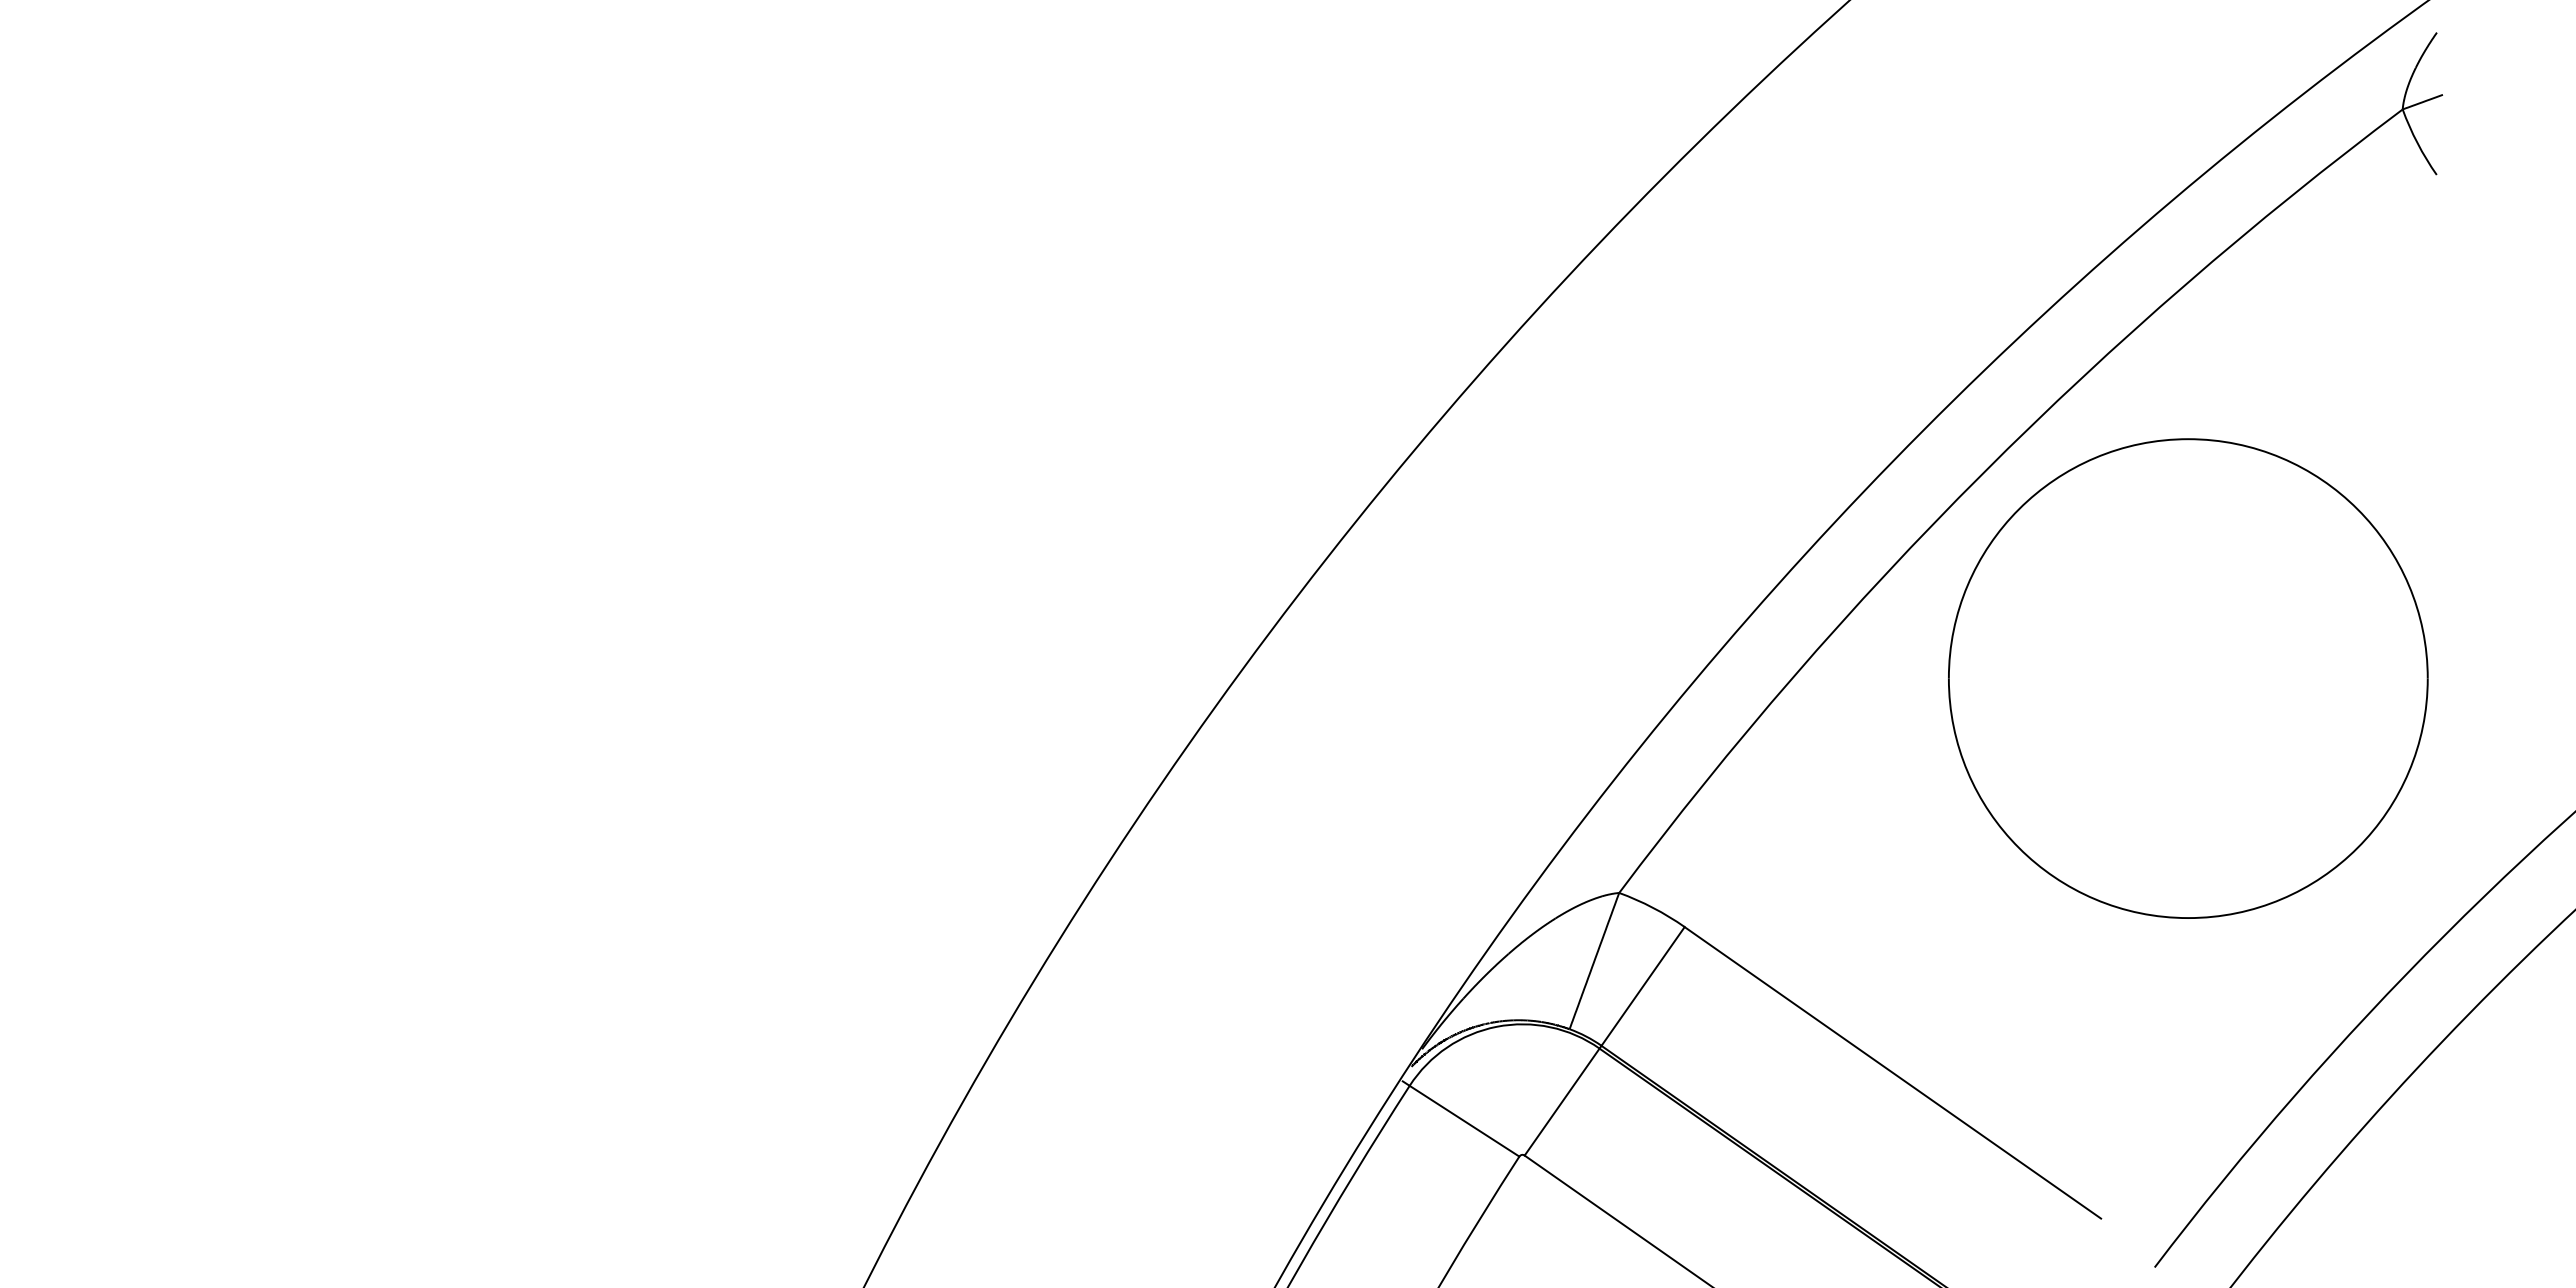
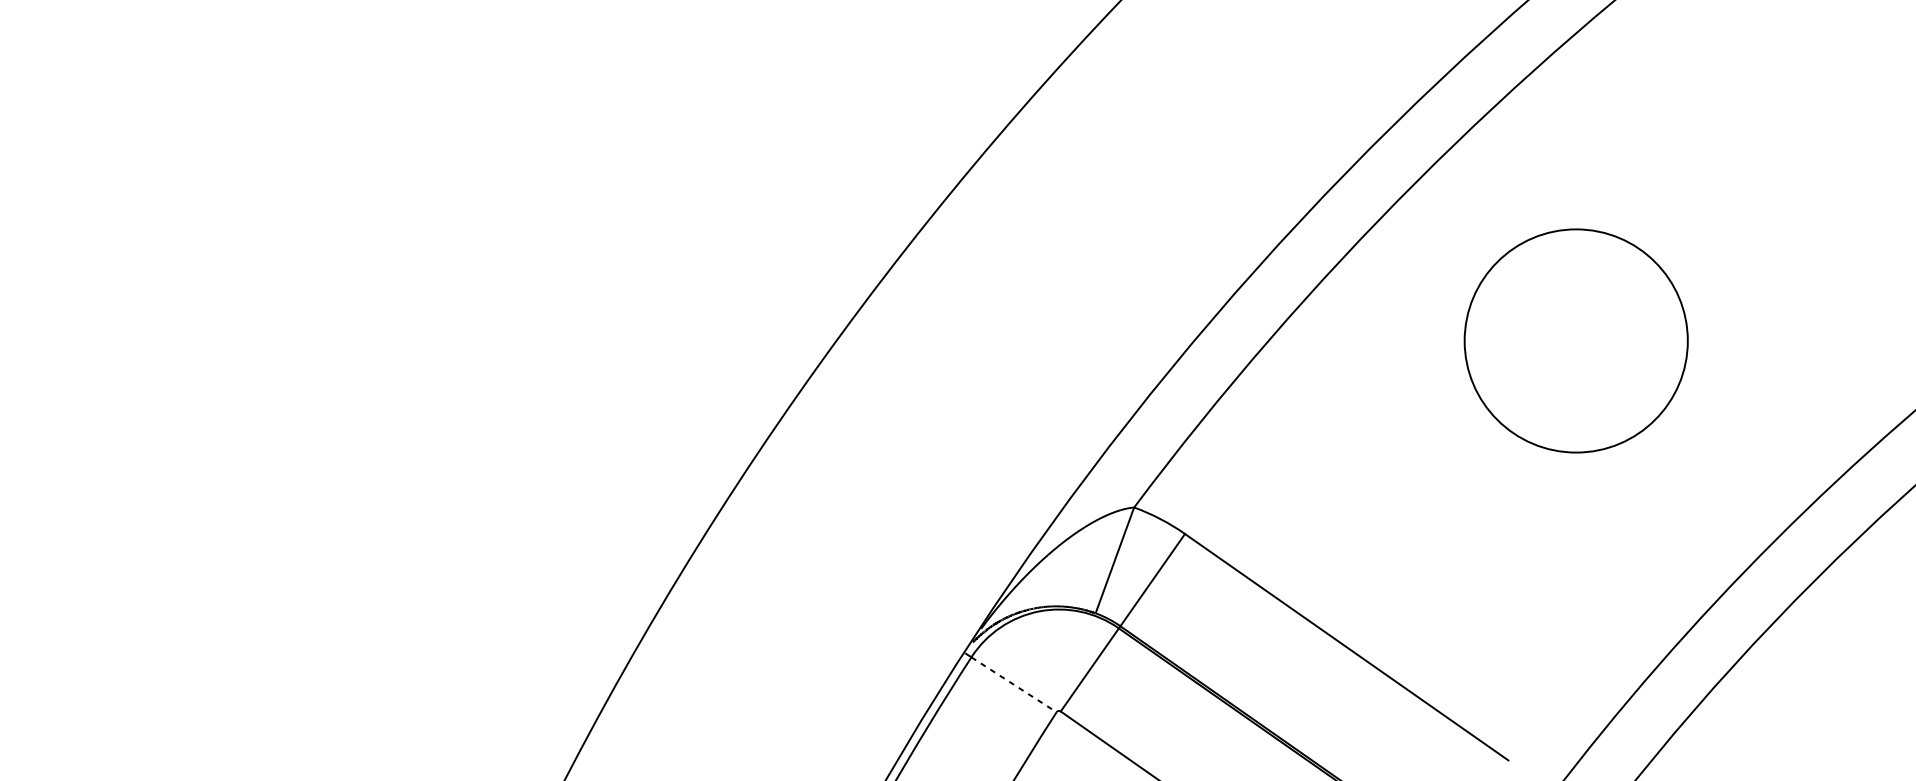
part: (2188, 678) -> (1576, 340), size x0.6
line: (1464, 1121) -> (1014, 685), solid -> dashed

